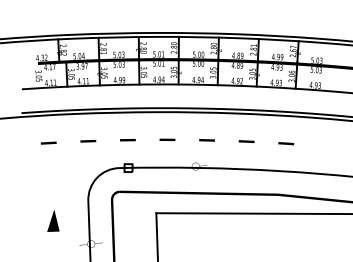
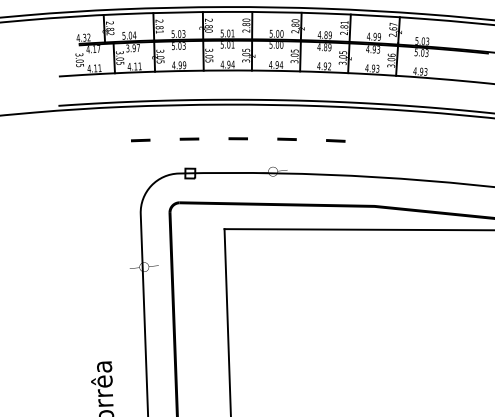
line: (48, 142) -> (91, 142), removed
line: (286, 143) -> (384, 143), removed
part: (53, 220) -> (97, 238), removed

